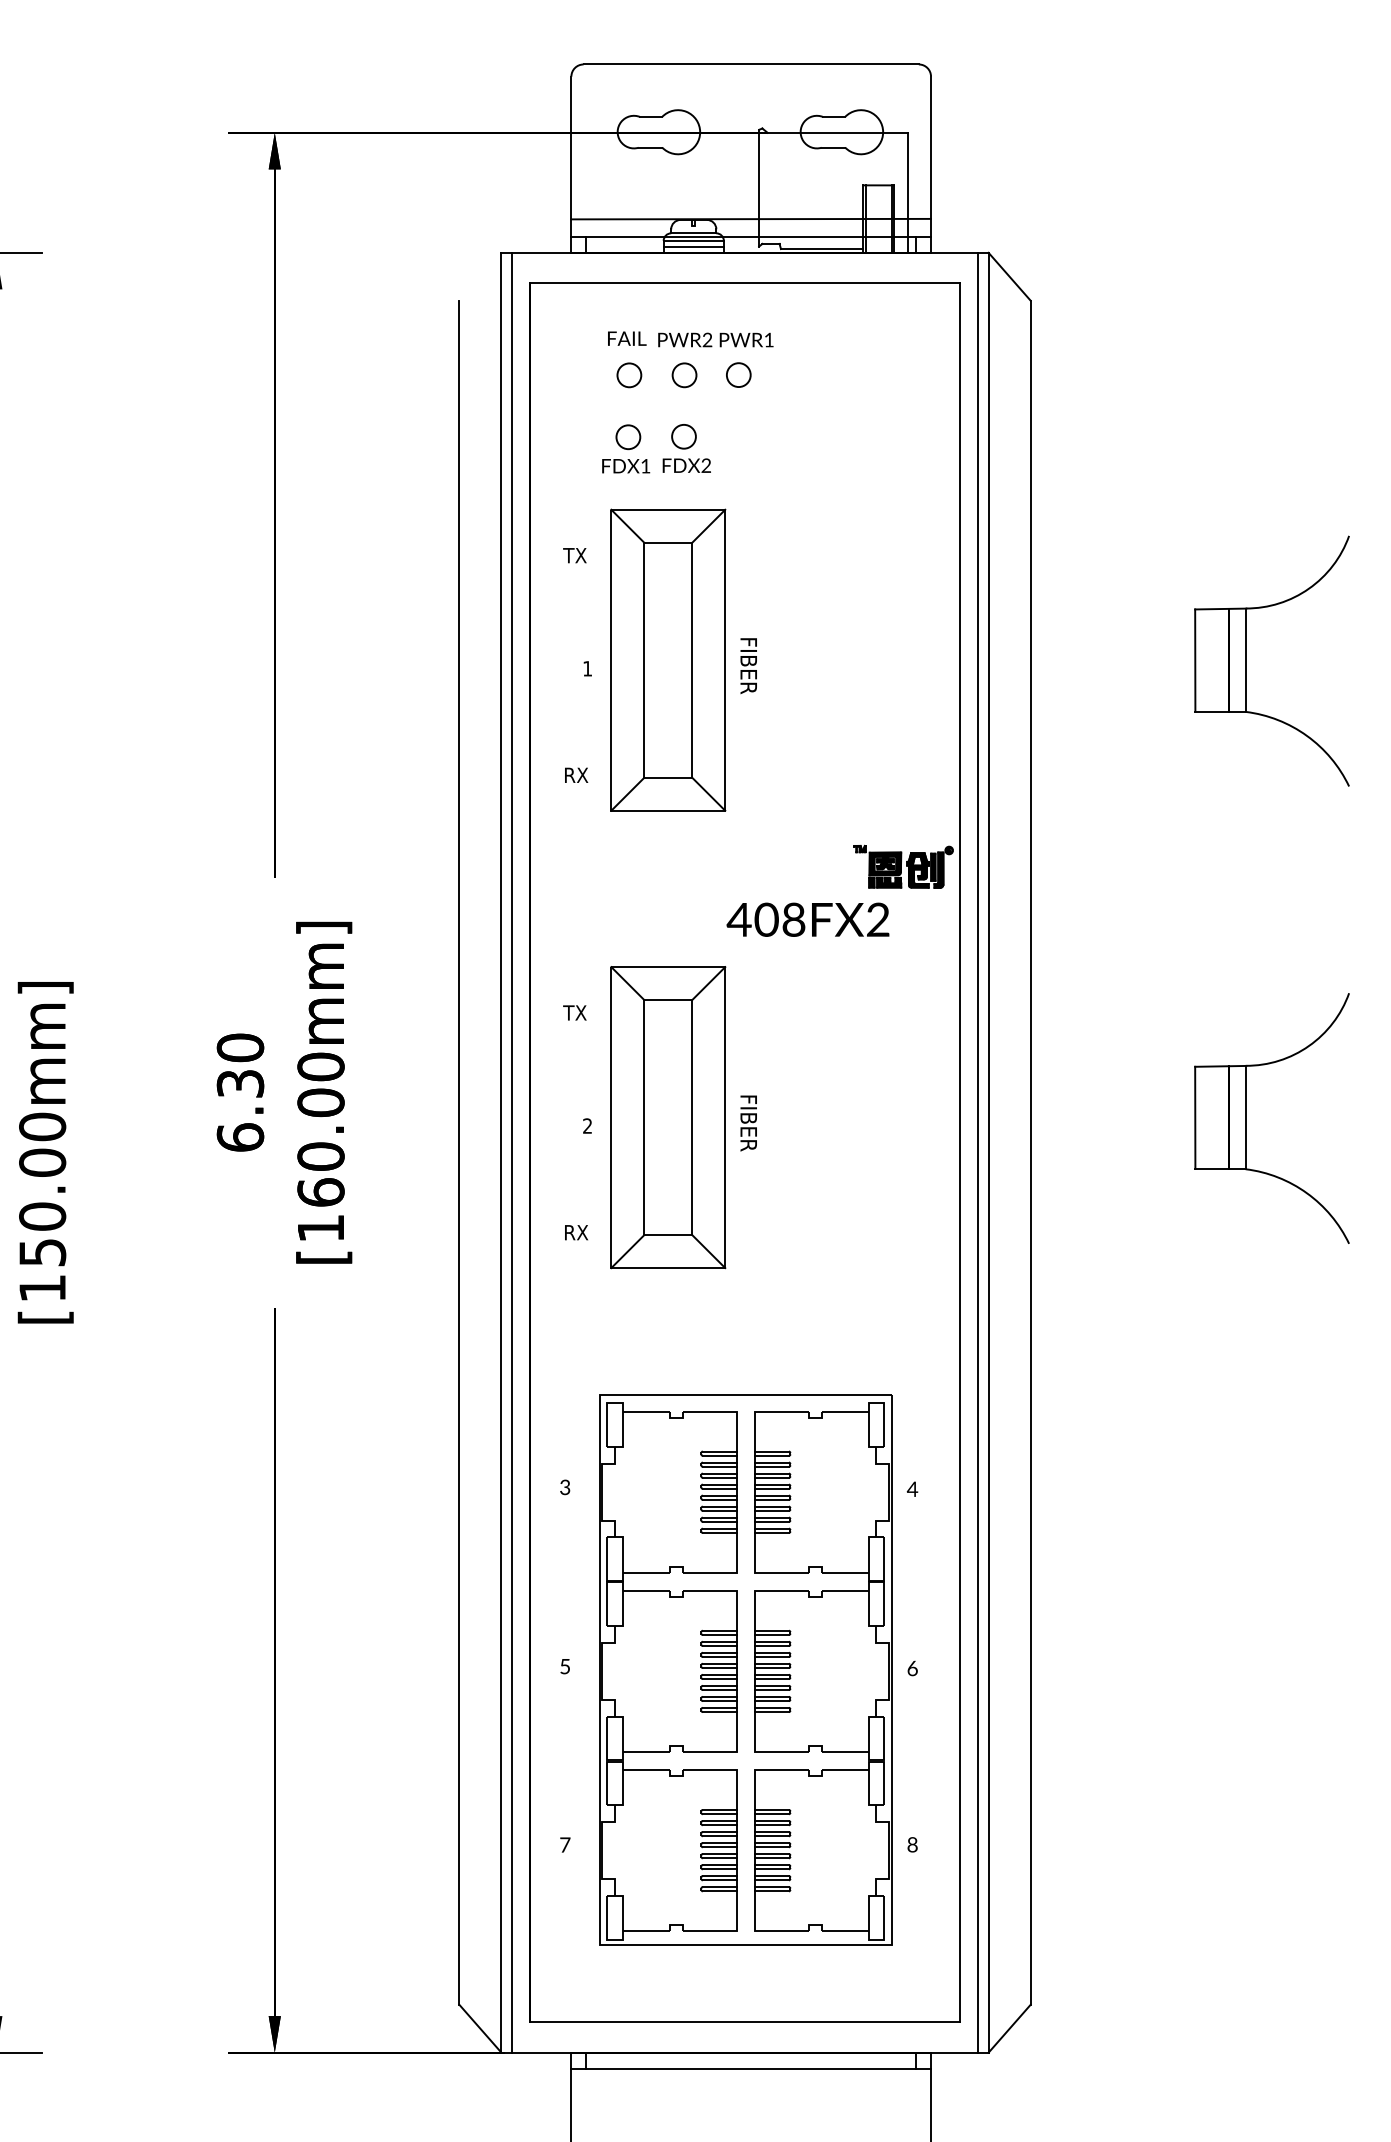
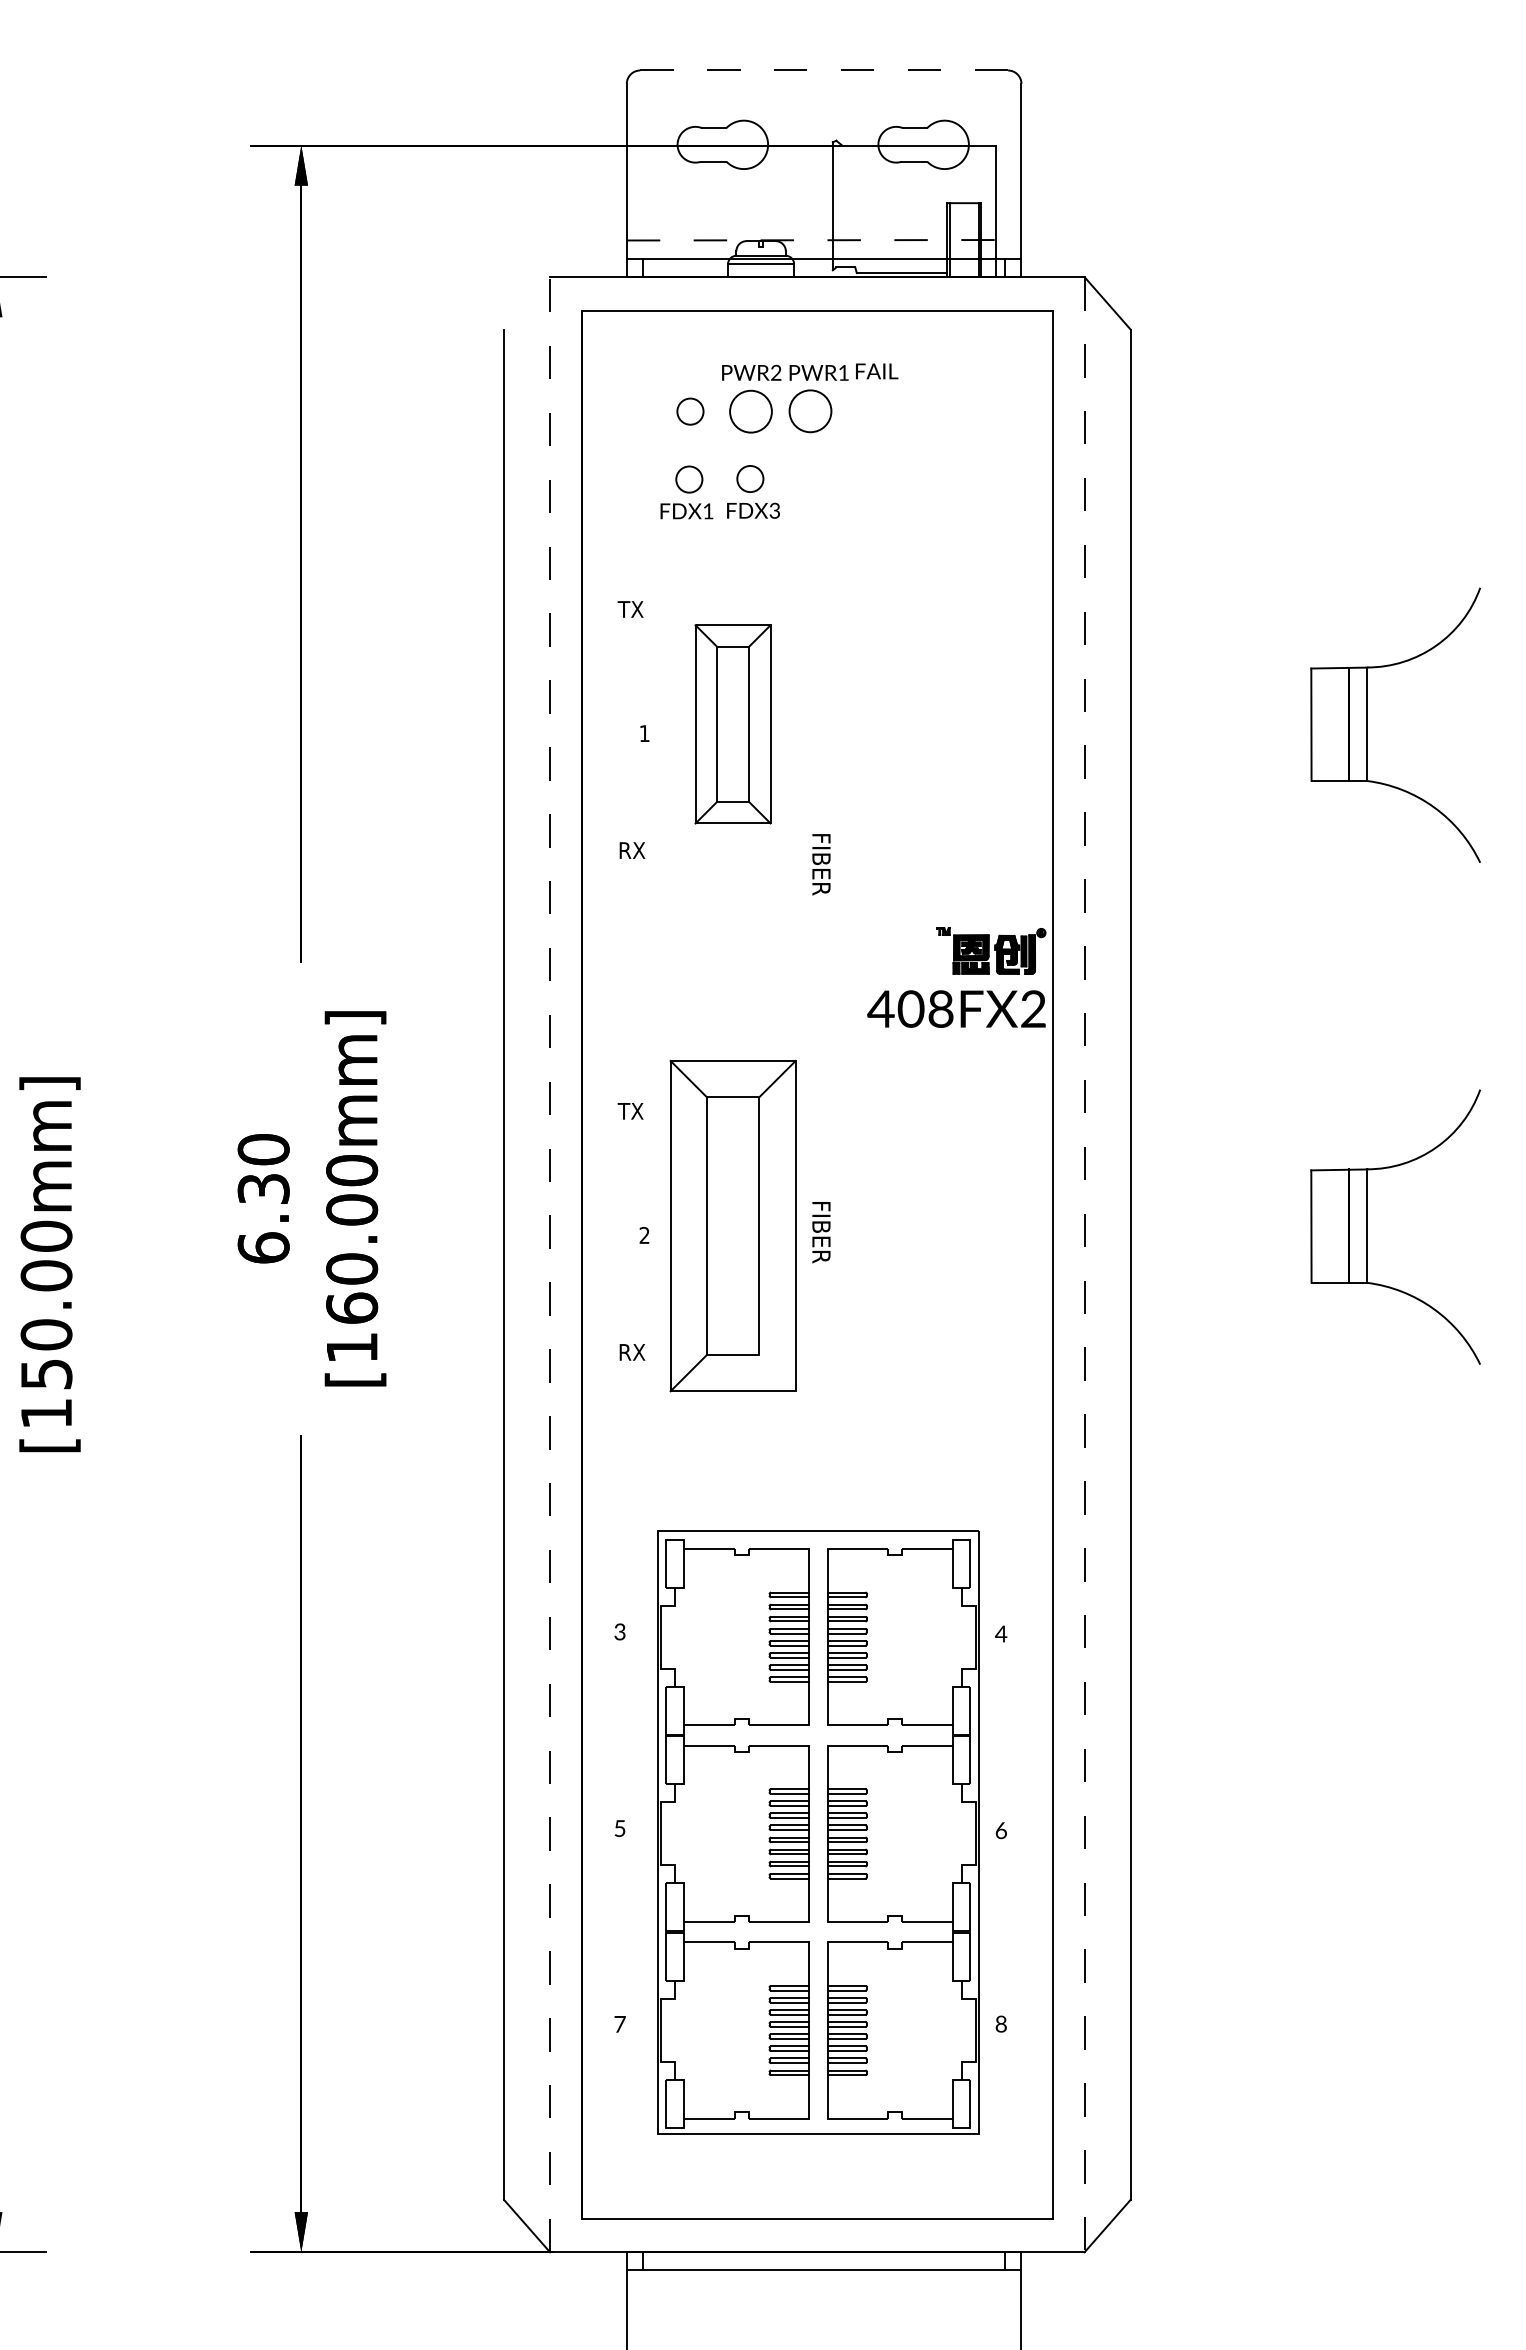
line: (751, 64) -> (824, 70), solid -> dashed
line: (751, 219) -> (824, 240), solid -> dashed
line: (694, 246) -> (761, 270), removed
text: (627, 338) -> (877, 371), moved
circle: (684, 375) -> (750, 411), size x1.6
circle: (738, 375) -> (810, 411), size x1.6
text: (705, 467) -> (774, 512), FDX2 -> FDX3
part: (667, 660) -> (732, 724), size x0.6
text: (748, 665) -> (821, 864), moved
text: (808, 919) -> (956, 1008), moved
line: (501, 1152) -> (550, 1264), solid -> dashed
line: (511, 1152) -> (561, 1264), removed
line: (977, 1152) -> (1072, 1264), removed
line: (988, 1152) -> (1084, 1264), solid -> dashed
line: (708, 1251) -> (777, 1373), removed

